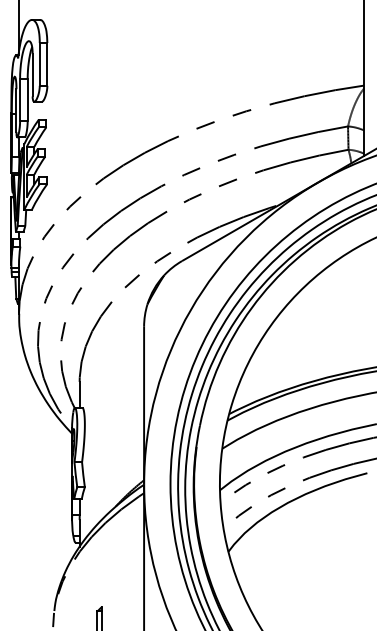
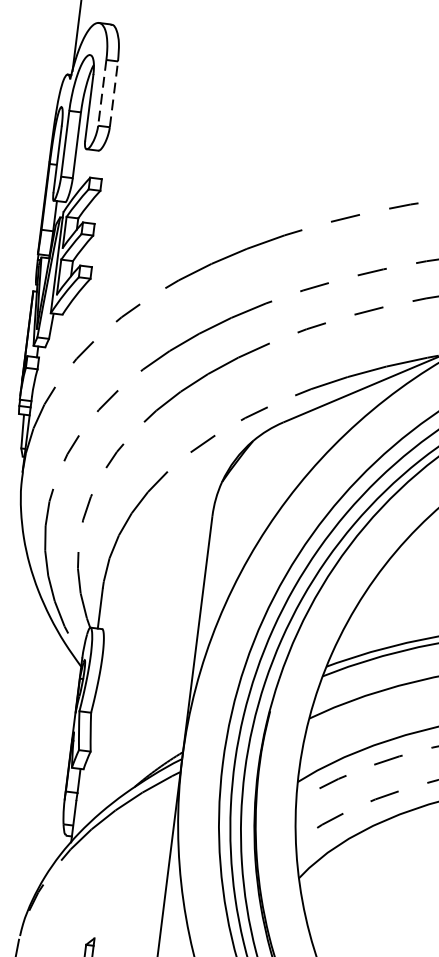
line: (47, 63) -> (114, 92), solid -> dashed
line: (39, 64) -> (101, 92), solid -> dashed

